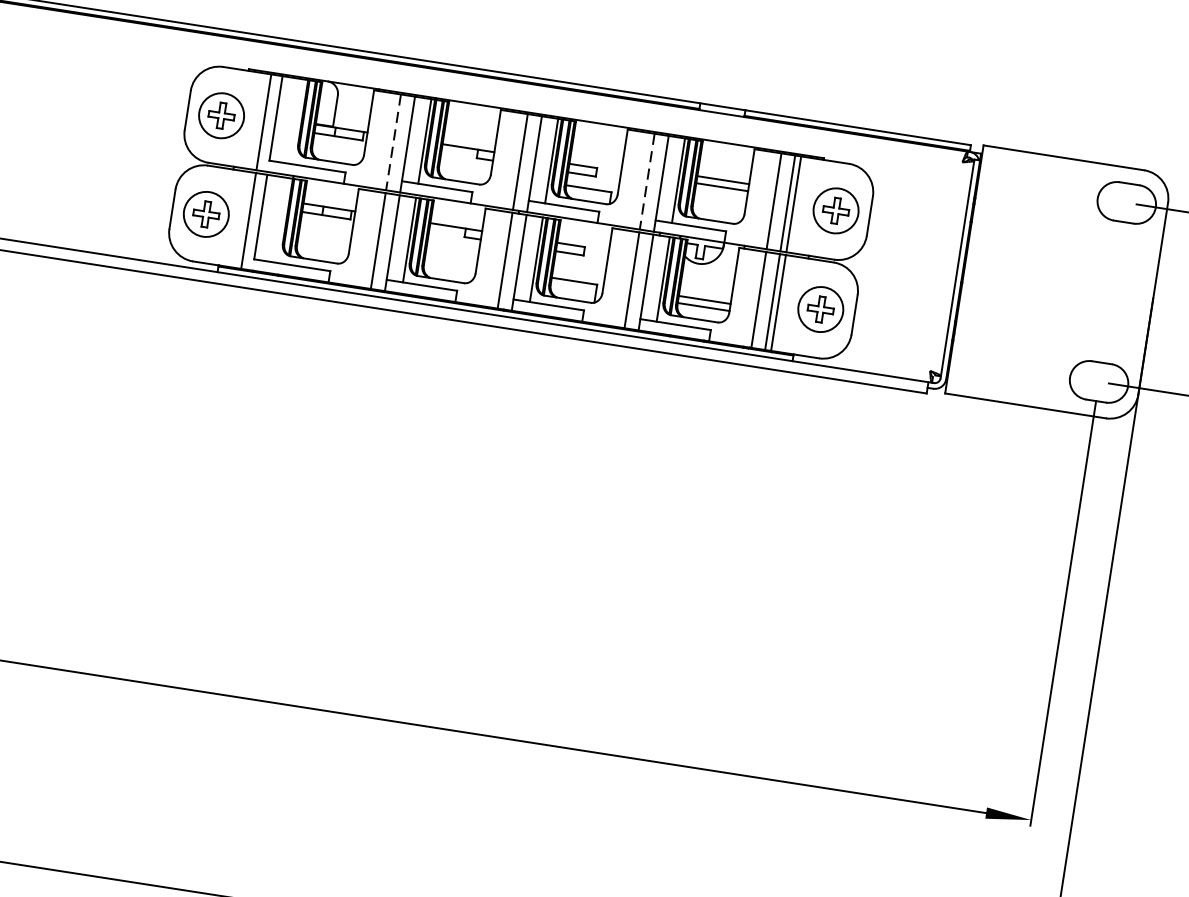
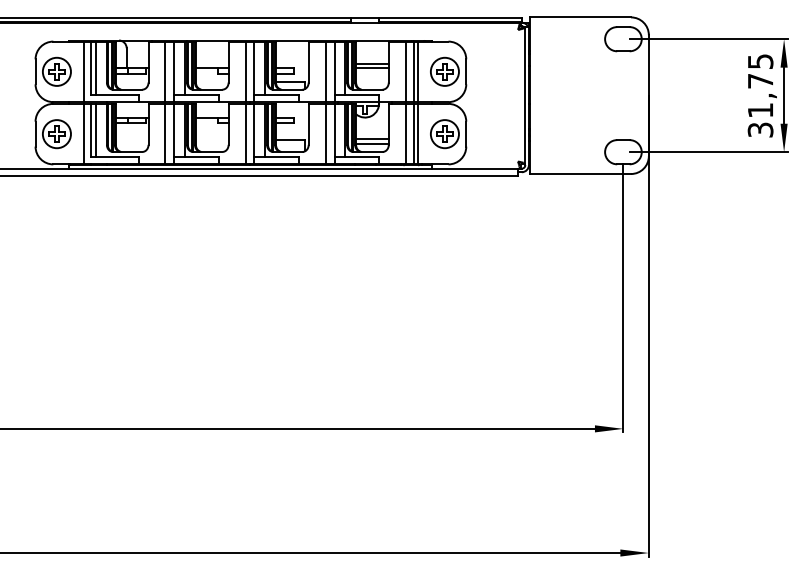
line: (285, 120) -> (96, 68), added
line: (393, 143) -> (165, 72), dashed -> solid
line: (646, 182) -> (325, 72), dashed -> solid
line: (269, 218) -> (96, 130), added

